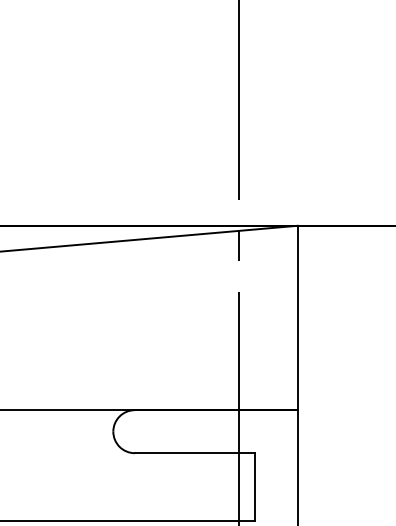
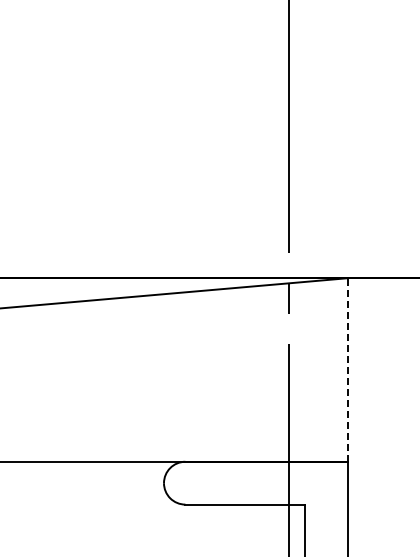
line: (297, 318) -> (347, 370), solid -> dashed

